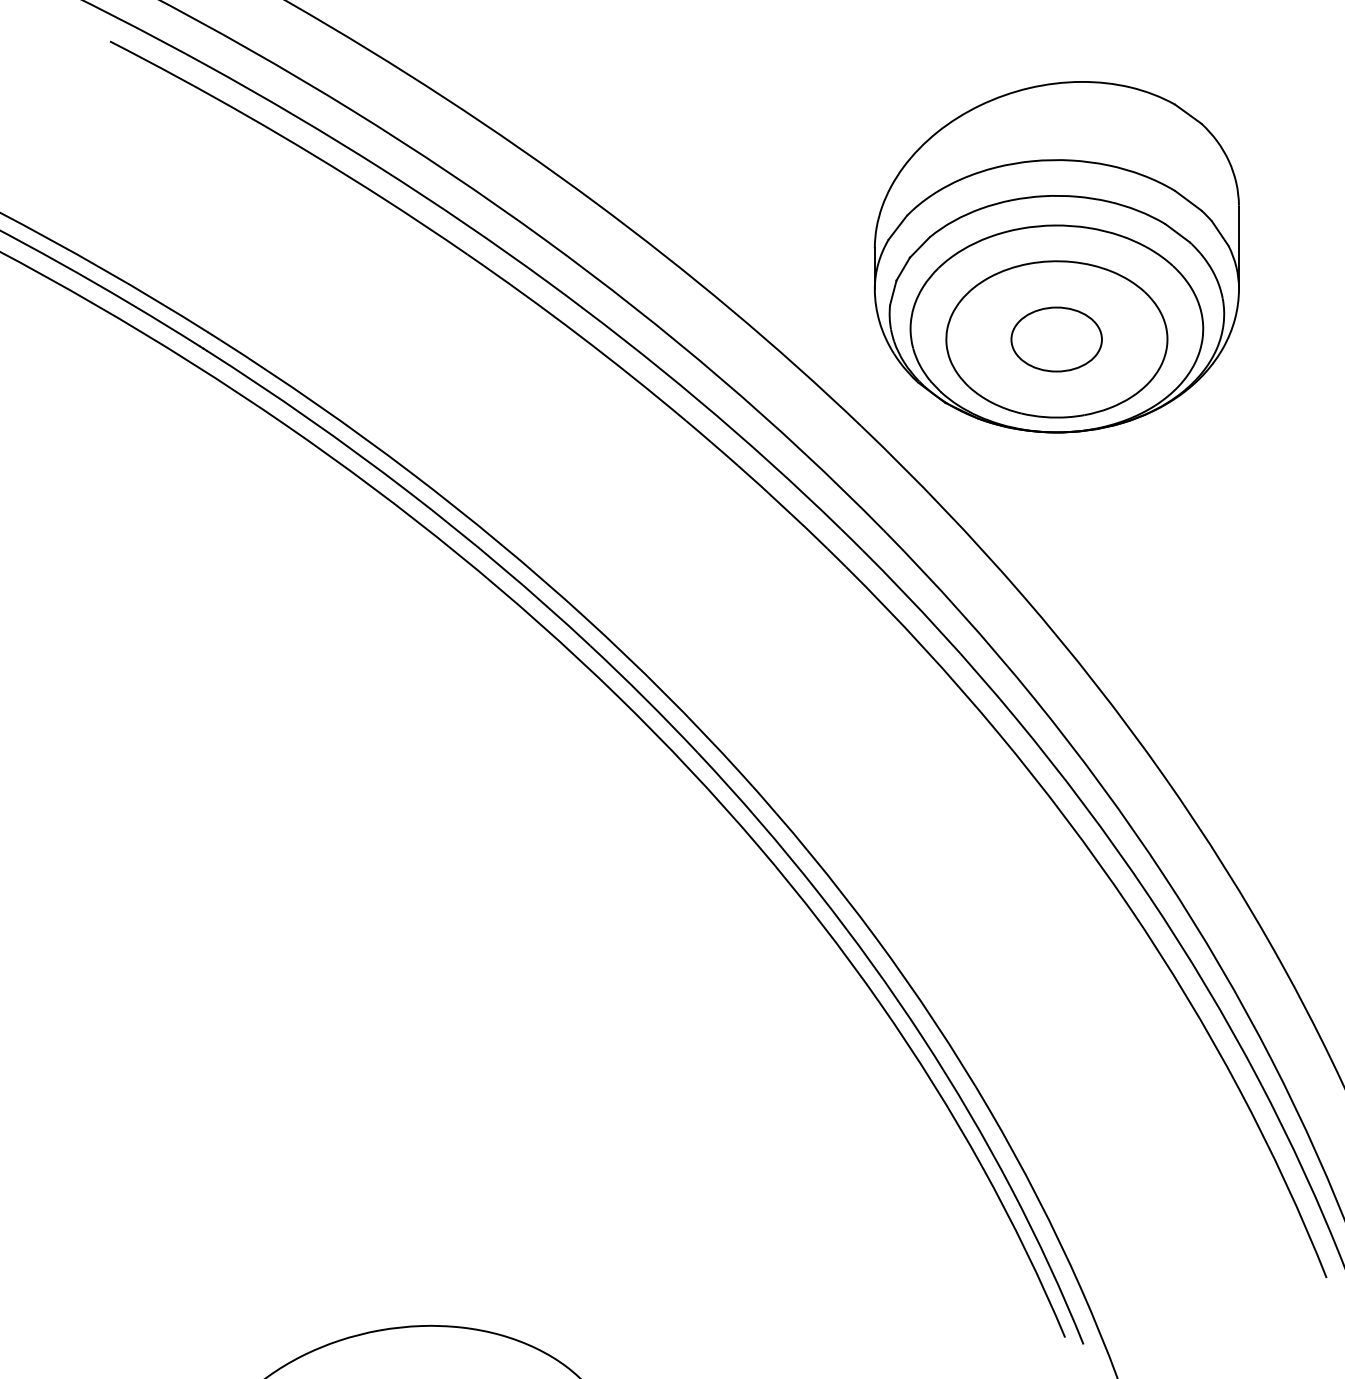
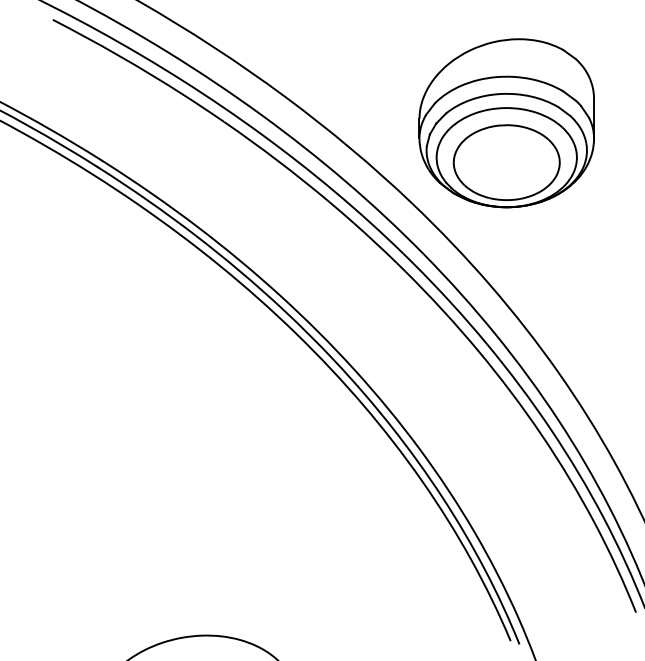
part: (1056, 339) -> (506, 162), removed

